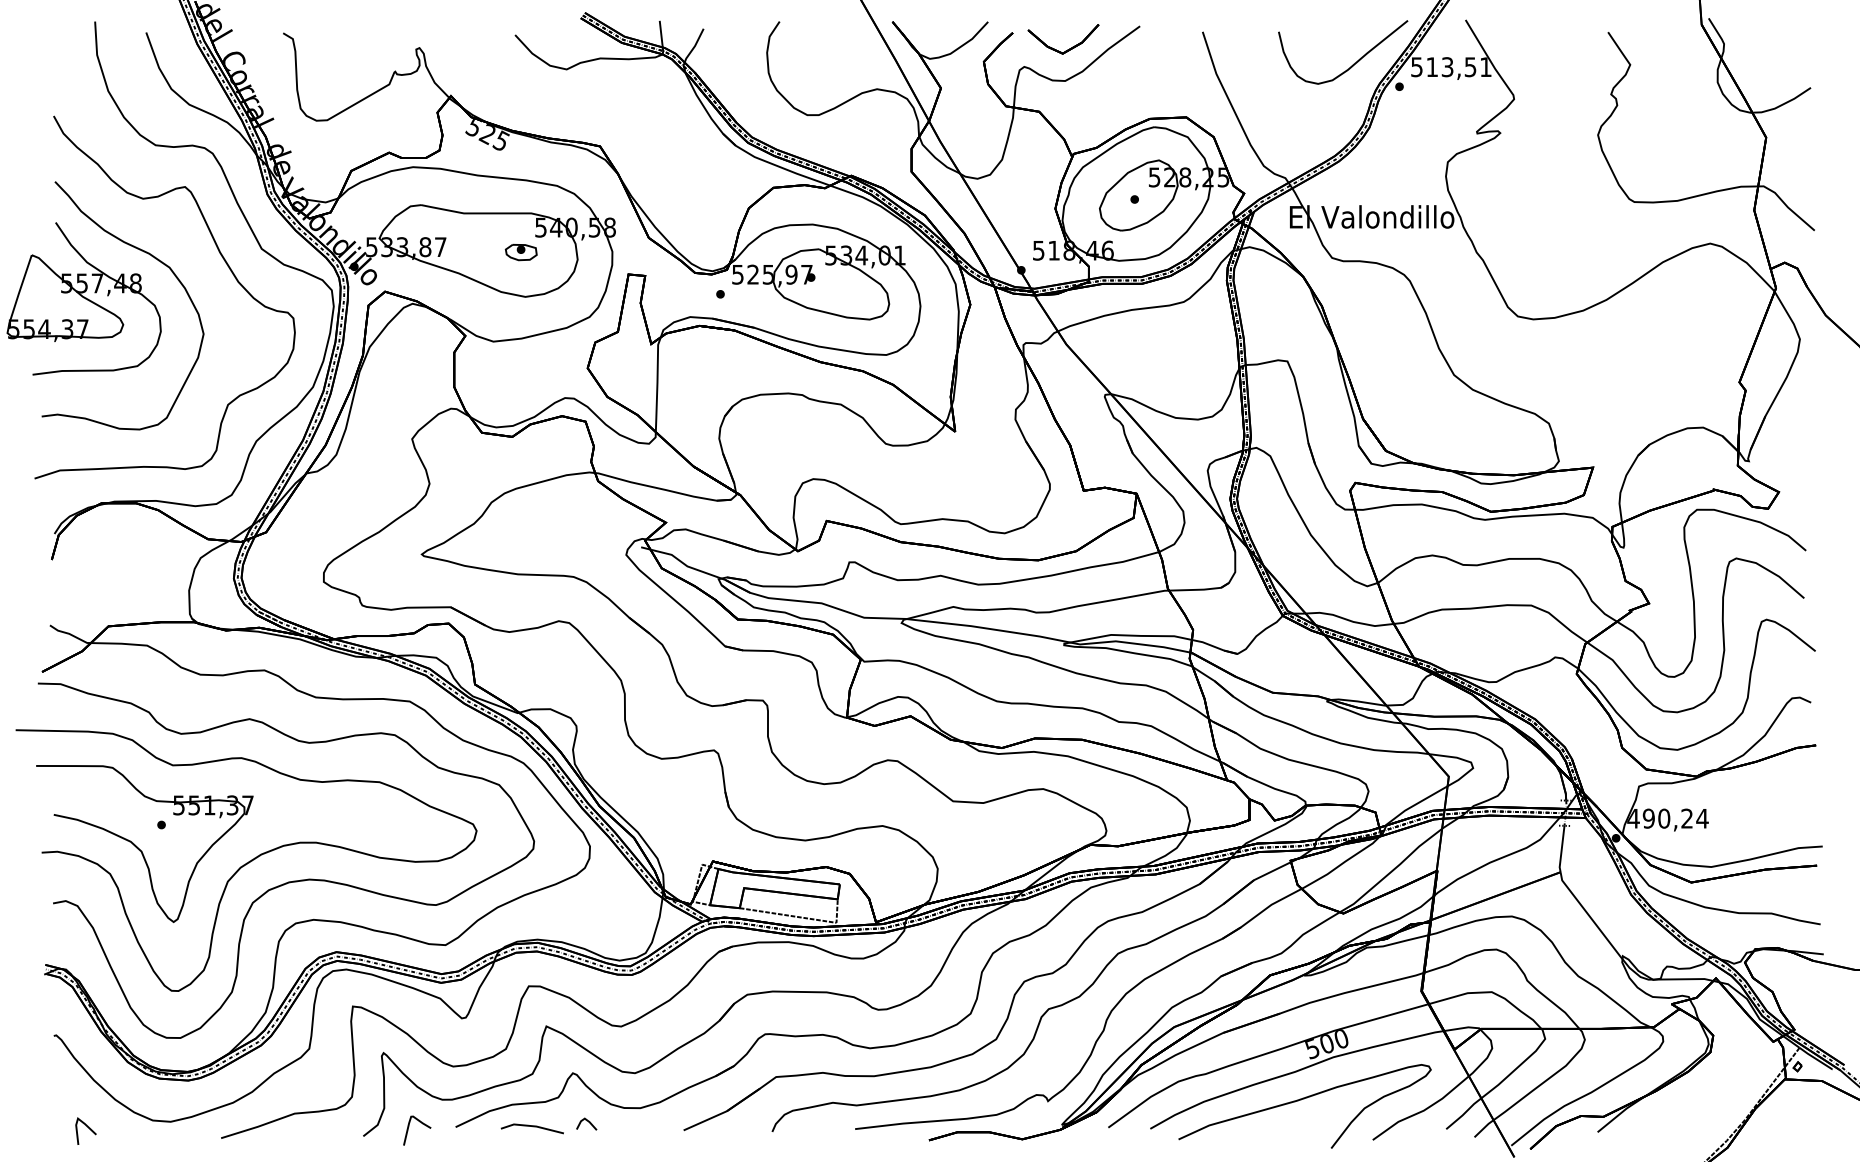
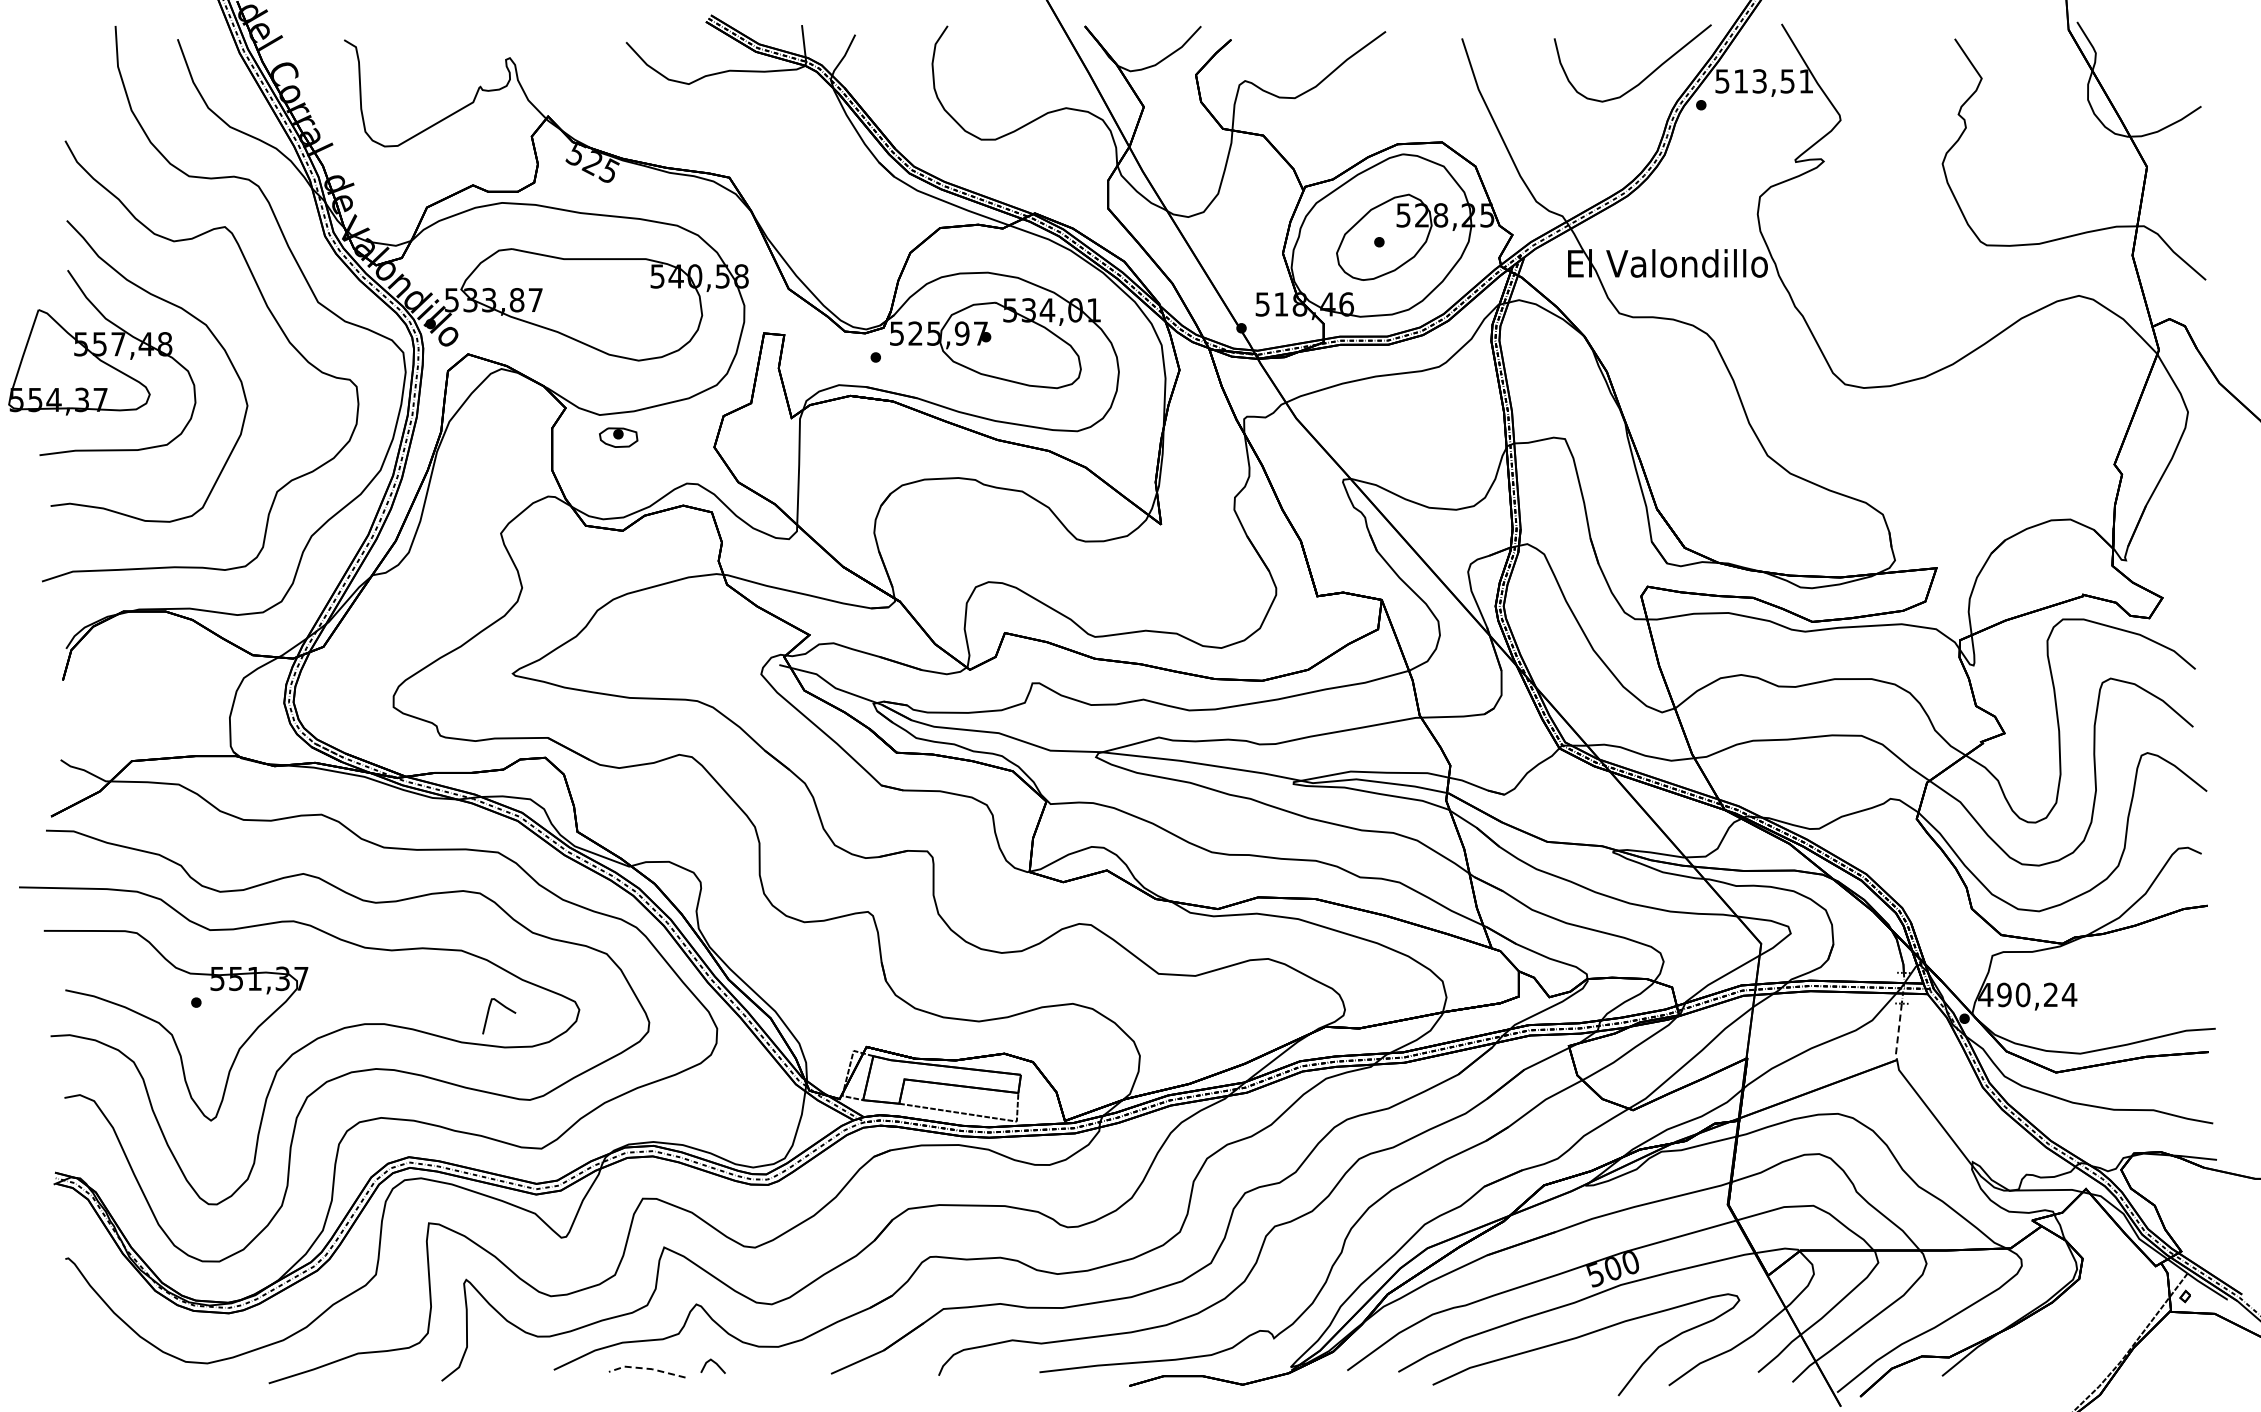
part: (1068, 49) -> (1298, 59), removed
part: (521, 252) -> (618, 437), moved
line: (1561, 850) -> (1898, 1033), solid -> dashed
curve: (422, 1124) -> (505, 1008), moved
line: (532, 1125) -> (647, 1368), solid -> dashed
line: (88, 1128) -> (107, 1371), removed

